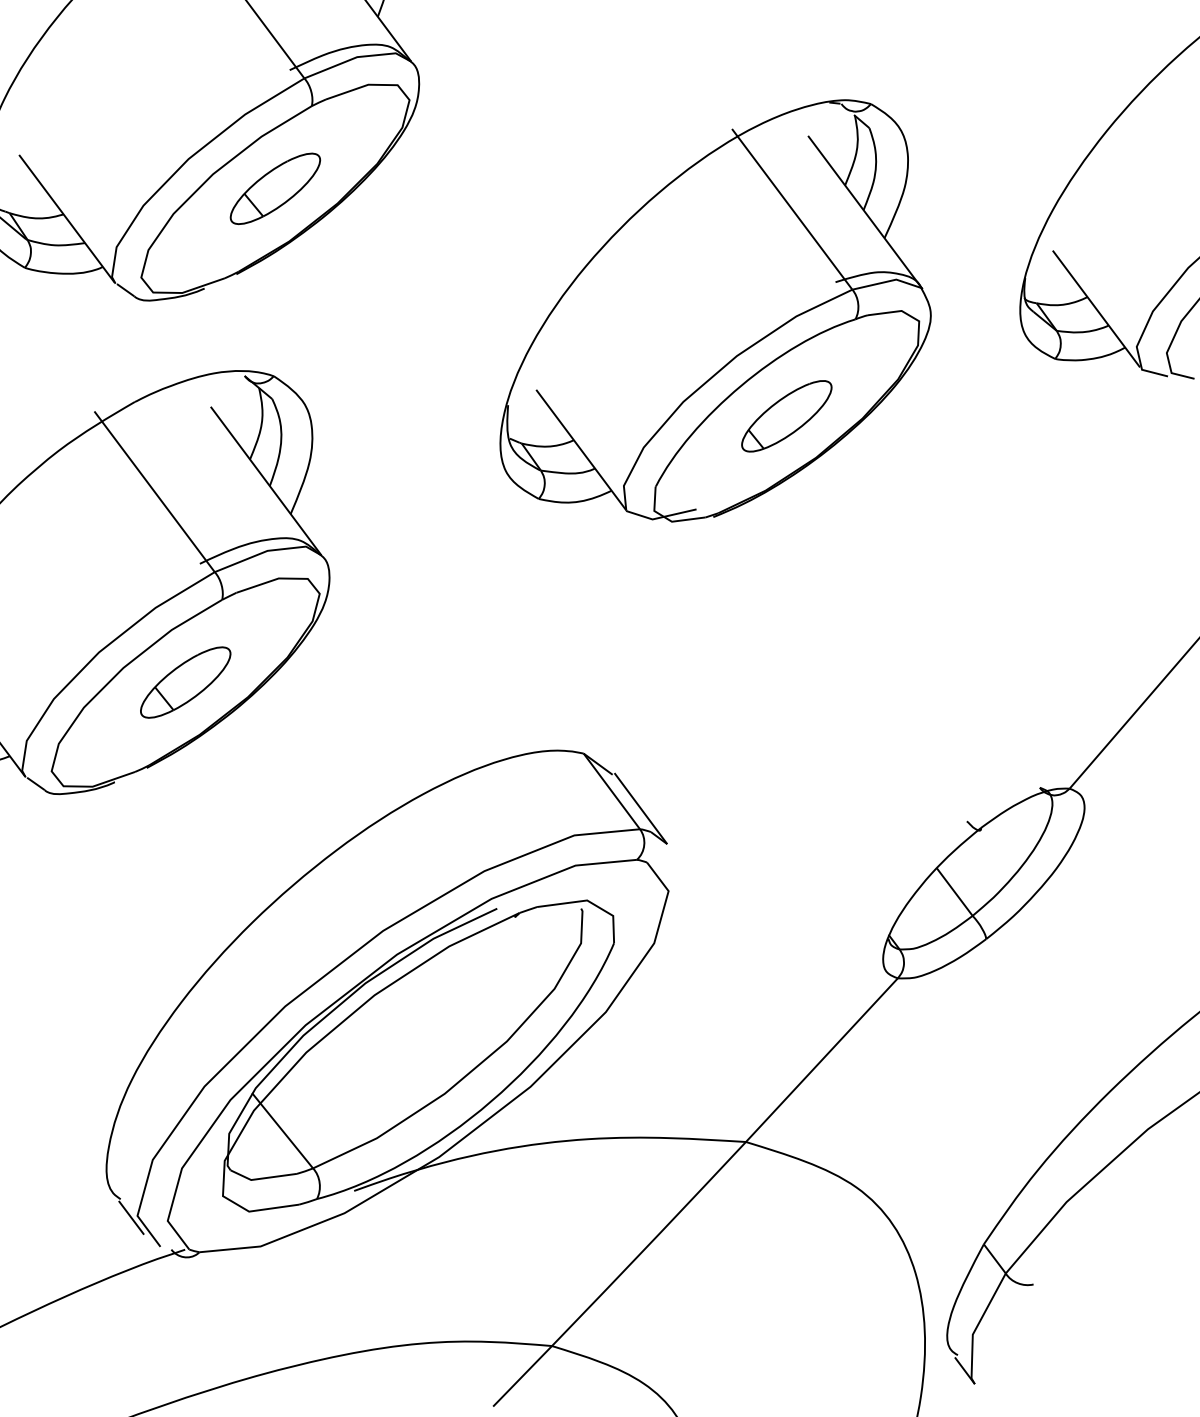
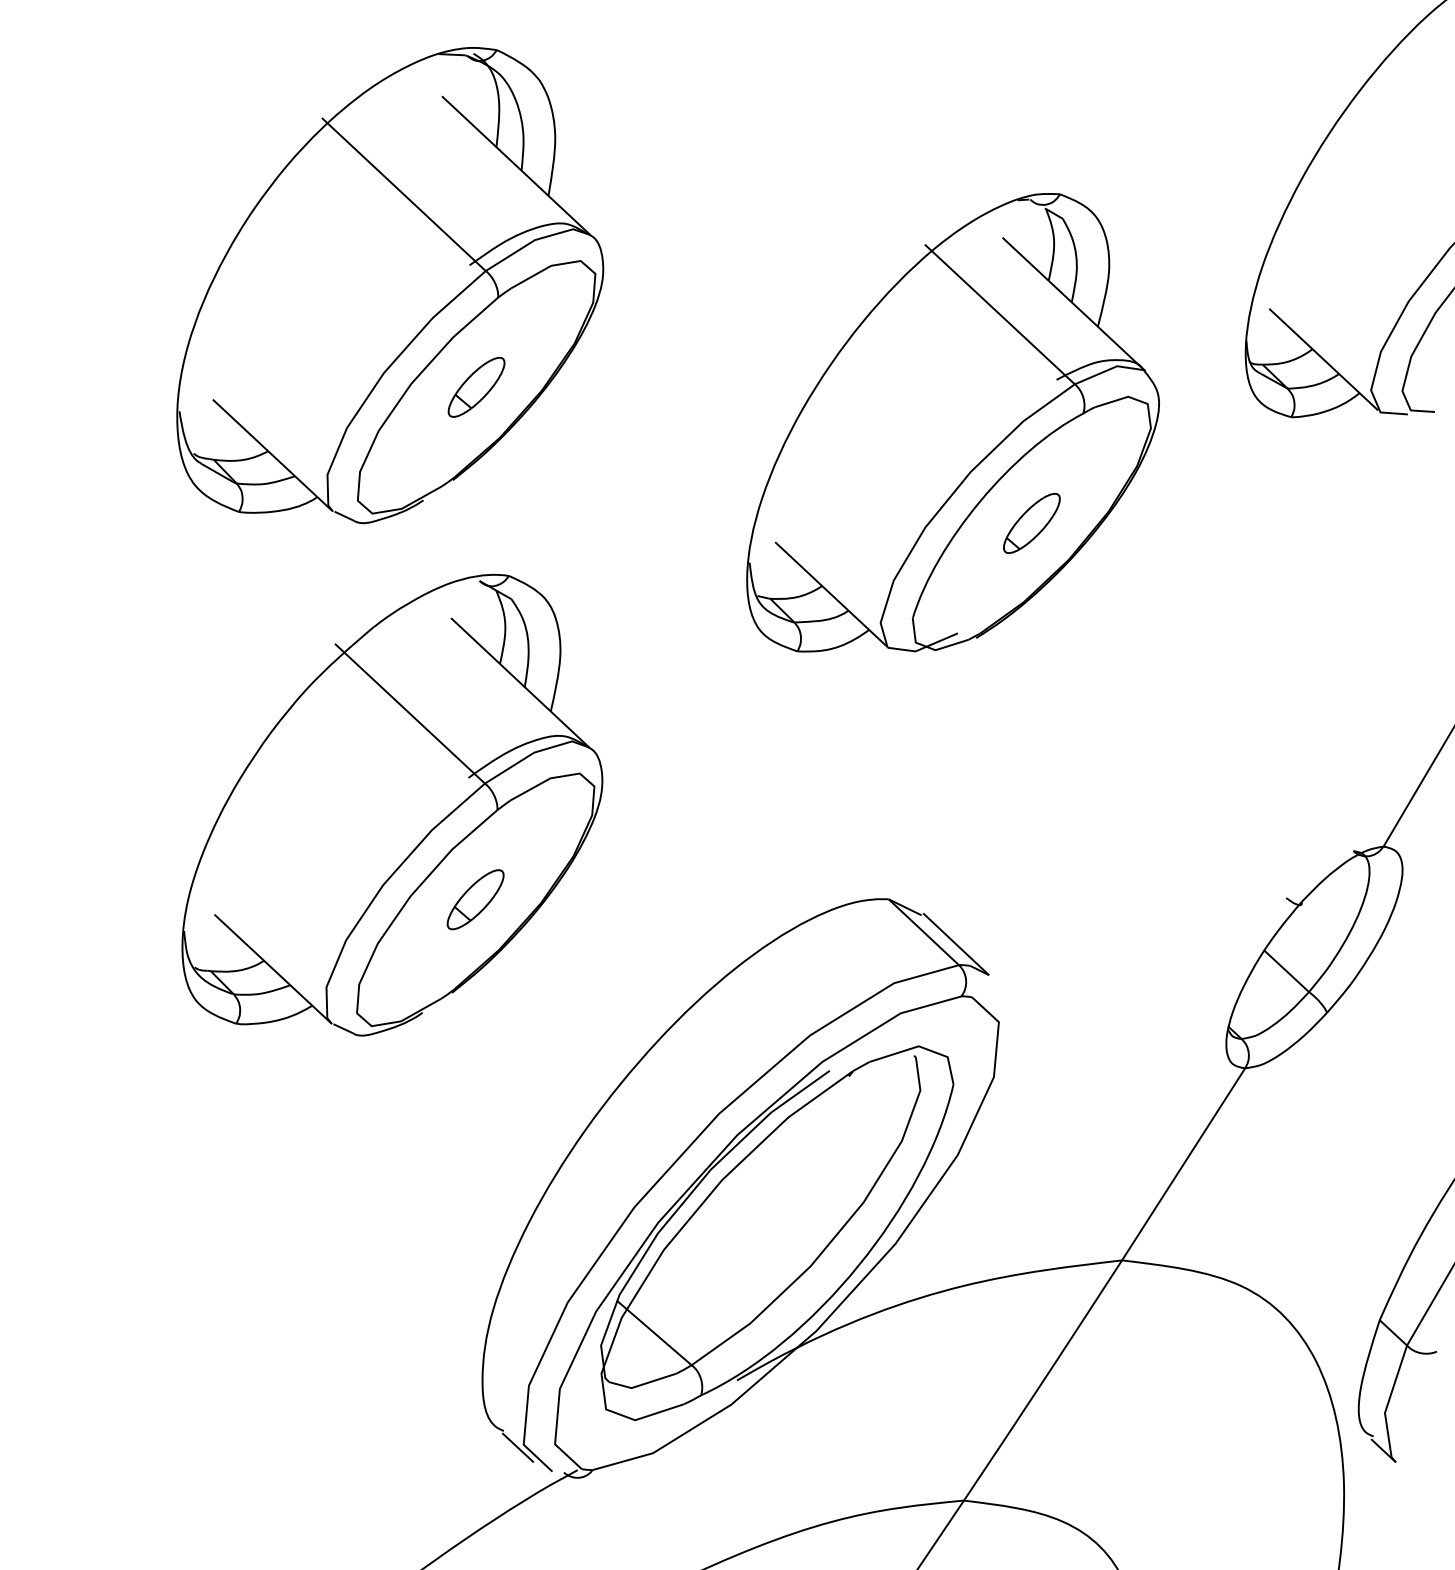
part: (275, 189) -> (476, 387), size x0.7
part: (786, 416) -> (1031, 523), size x0.7
part: (185, 682) -> (475, 899), size x0.7

